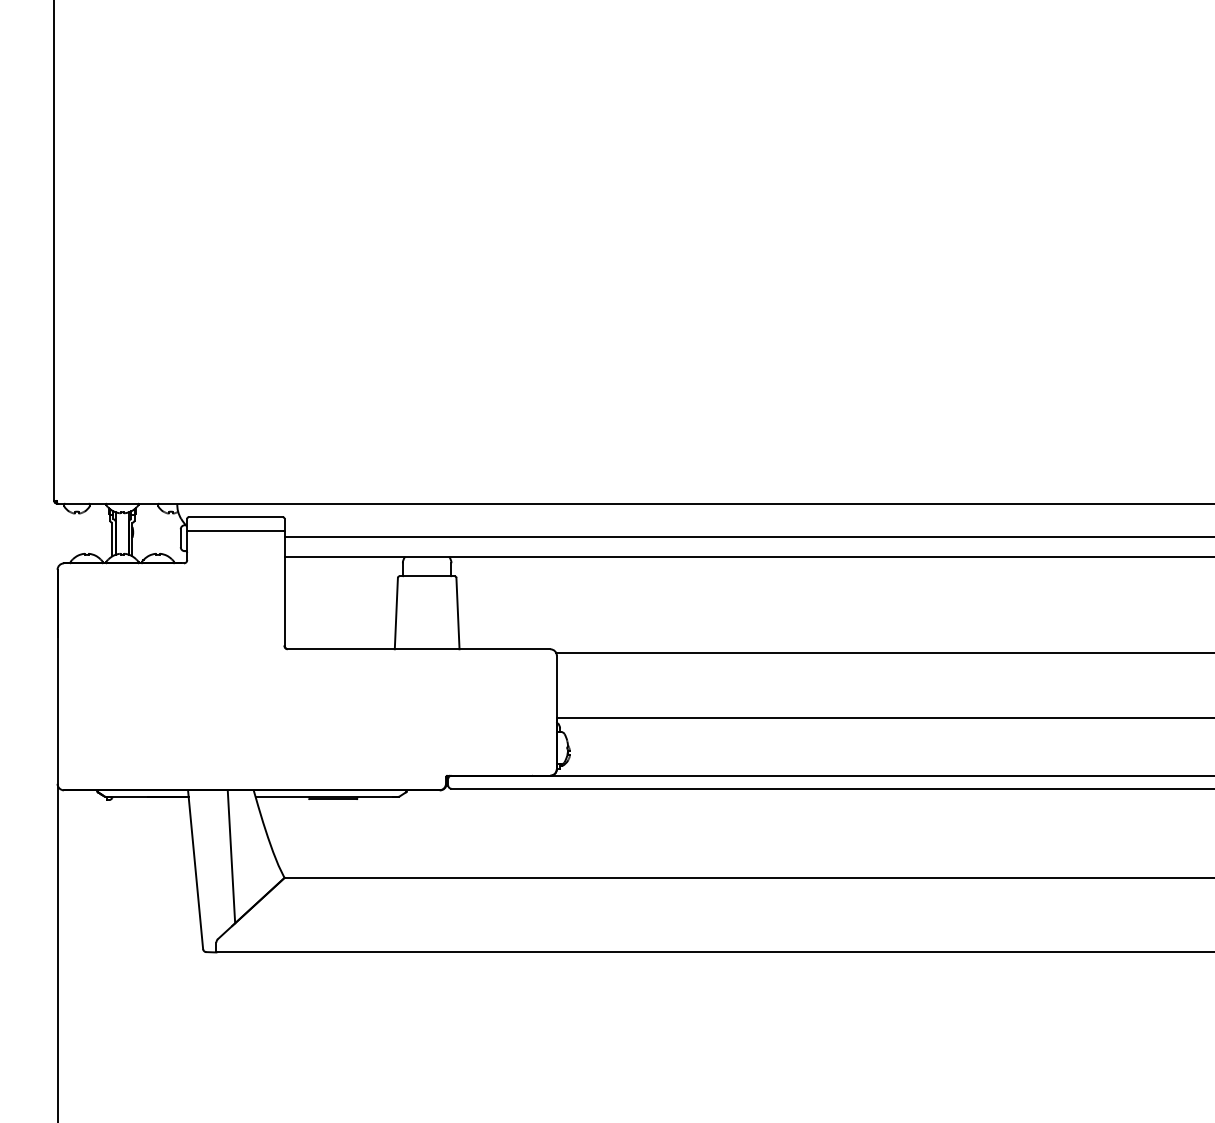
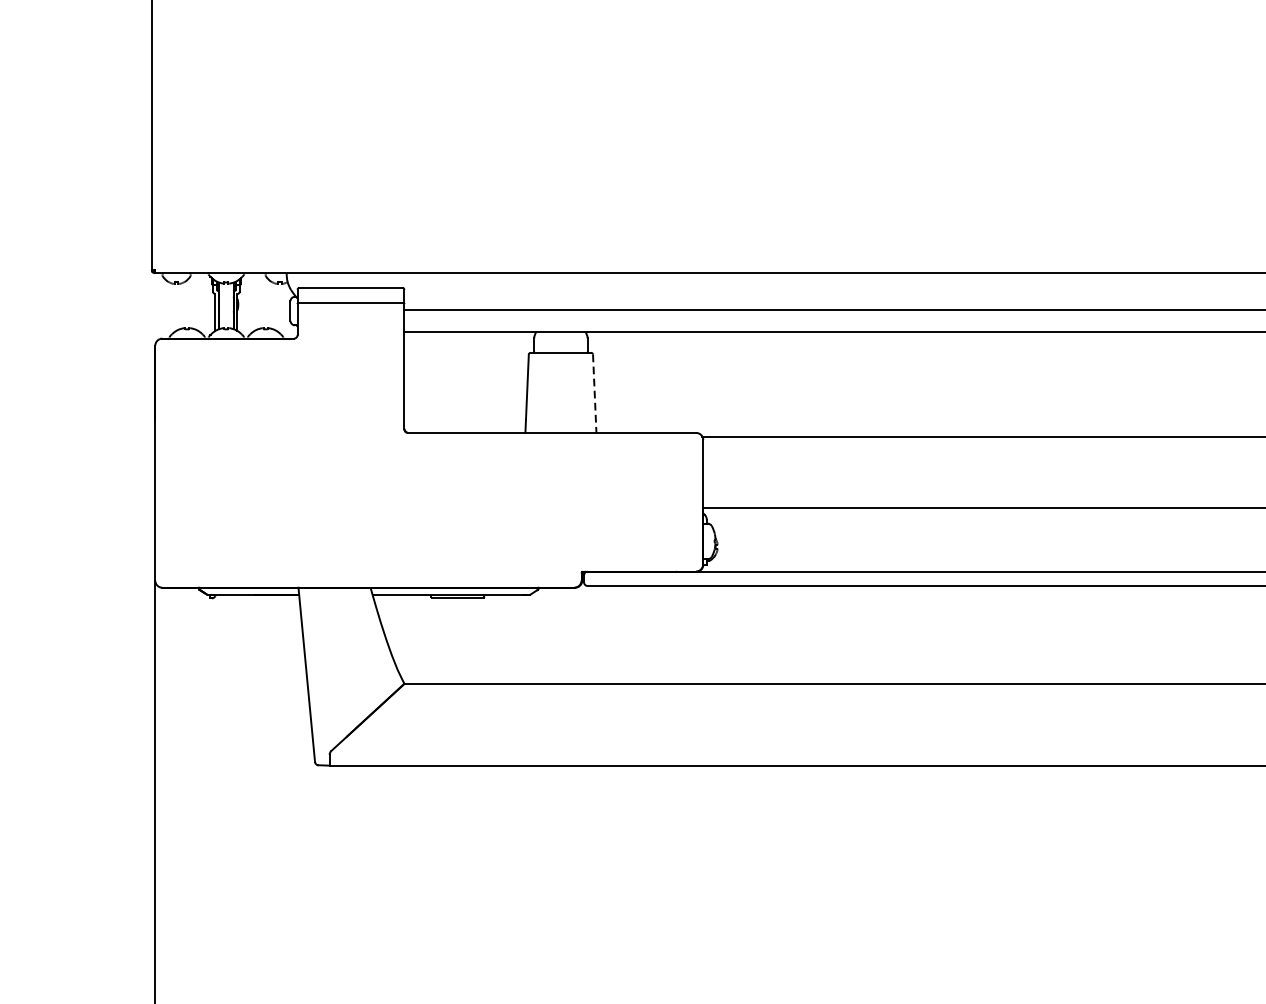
line: (457, 613) -> (594, 393), solid -> dashed
line: (231, 856) -> (346, 660), removed

